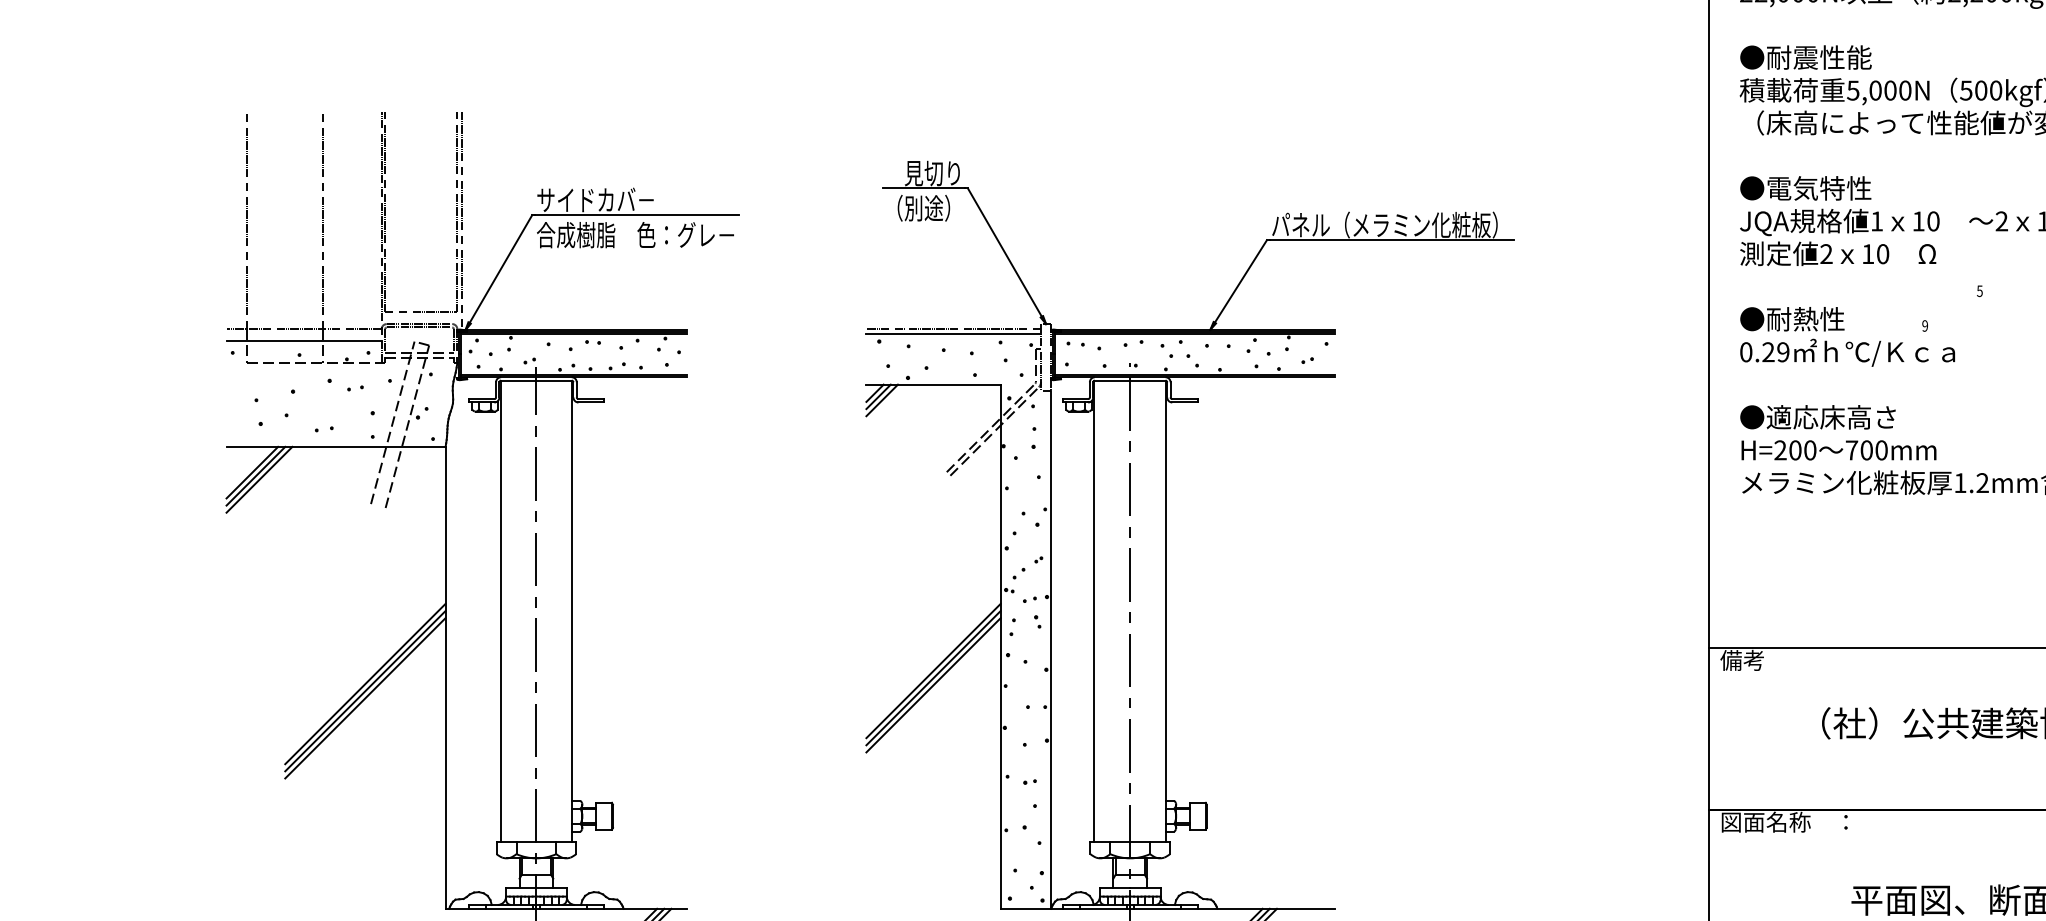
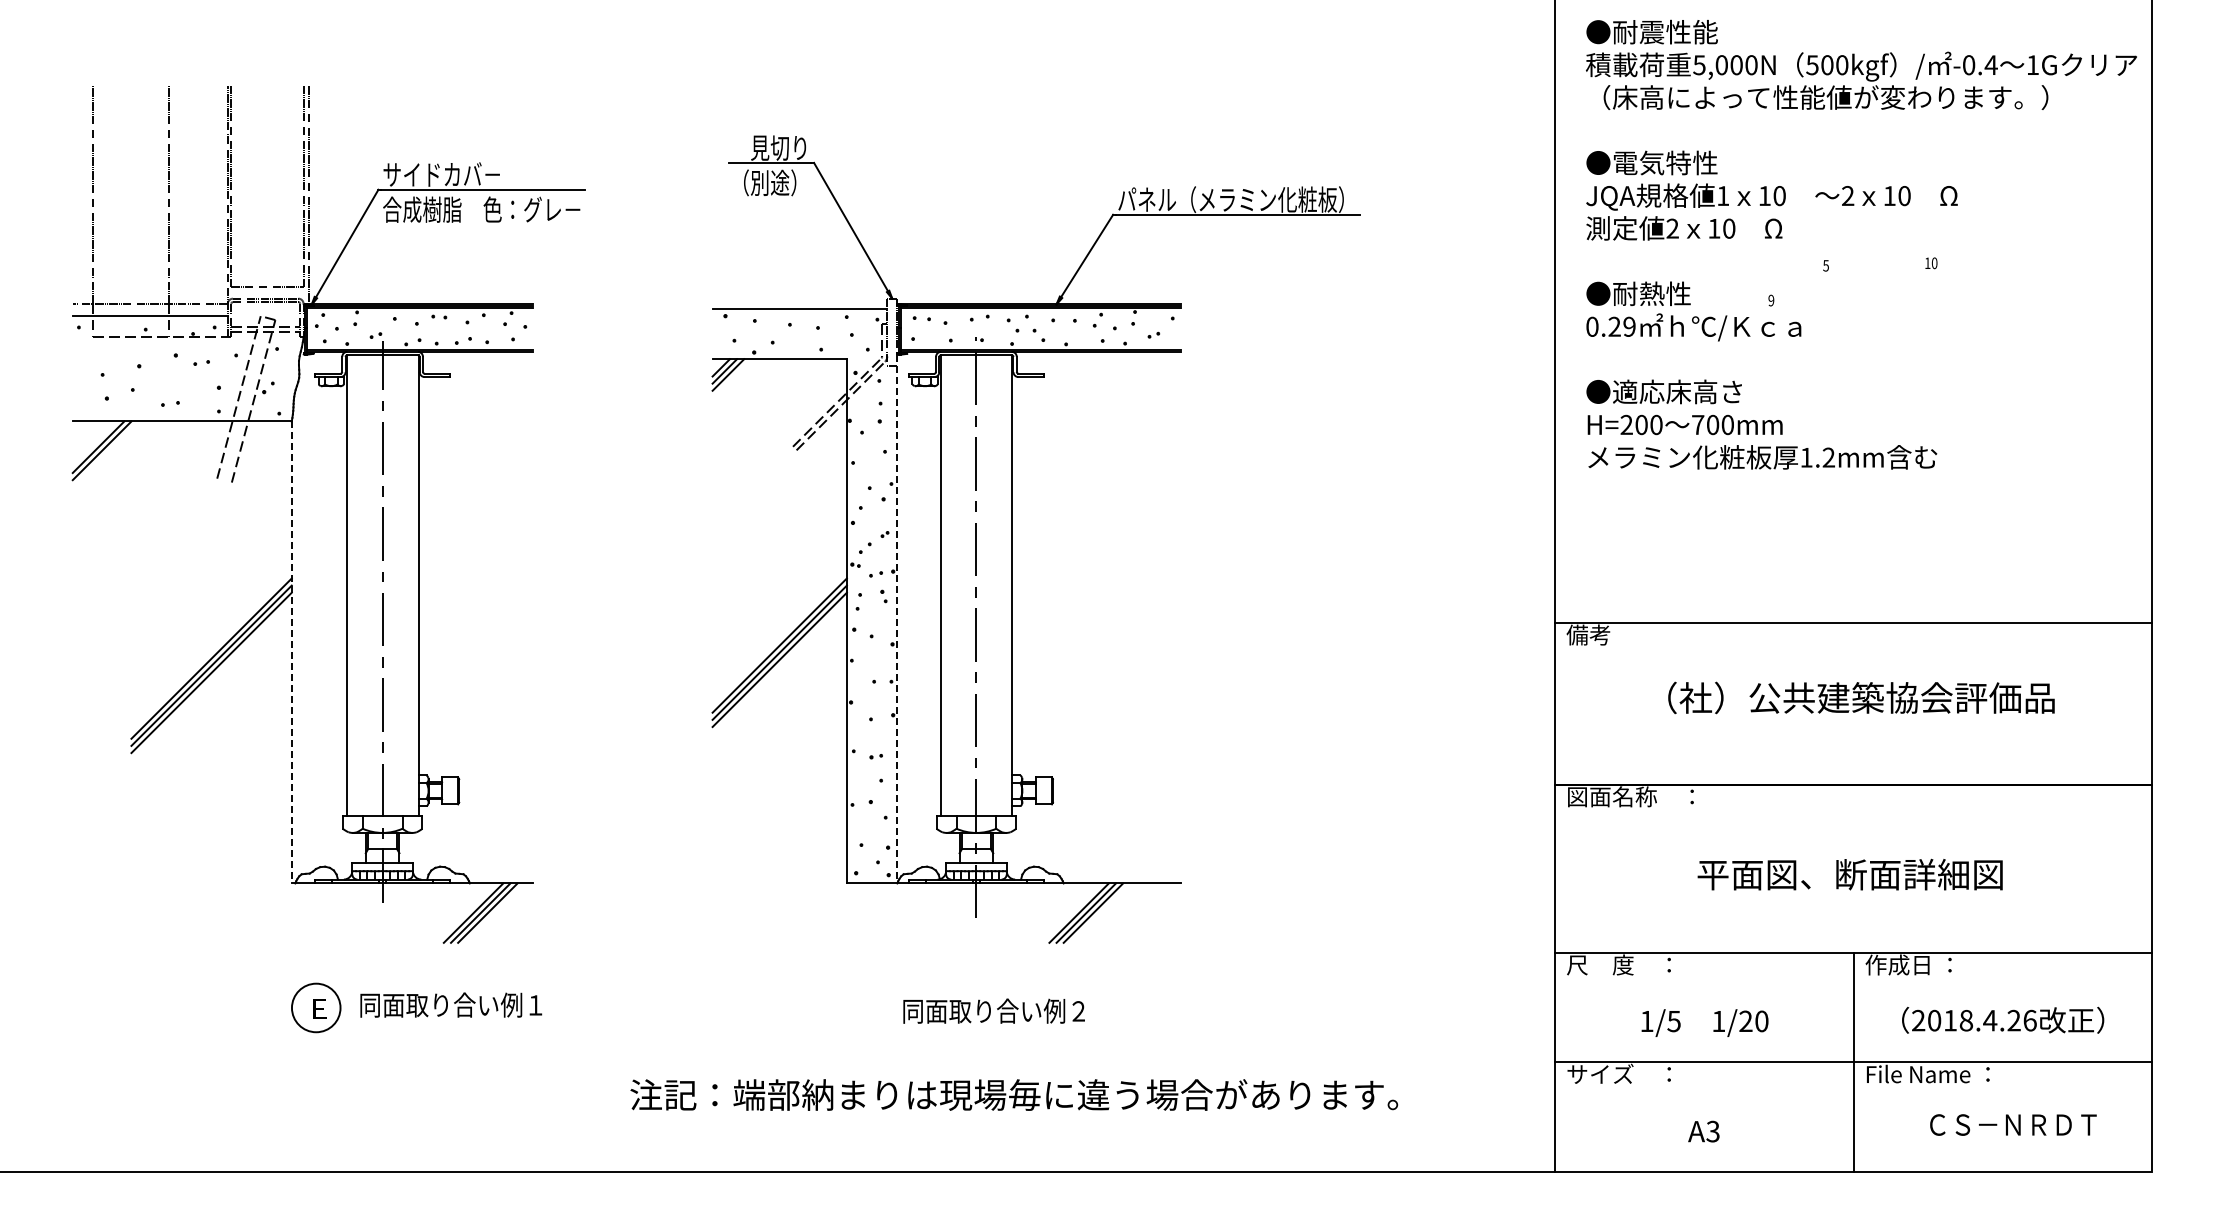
line: (953, 328) -> (799, 303), removed
line: (259, 479) -> (105, 454), removed
line: (1051, 649) -> (897, 624), solid -> dashed
line: (445, 677) -> (291, 652), solid -> dashed

